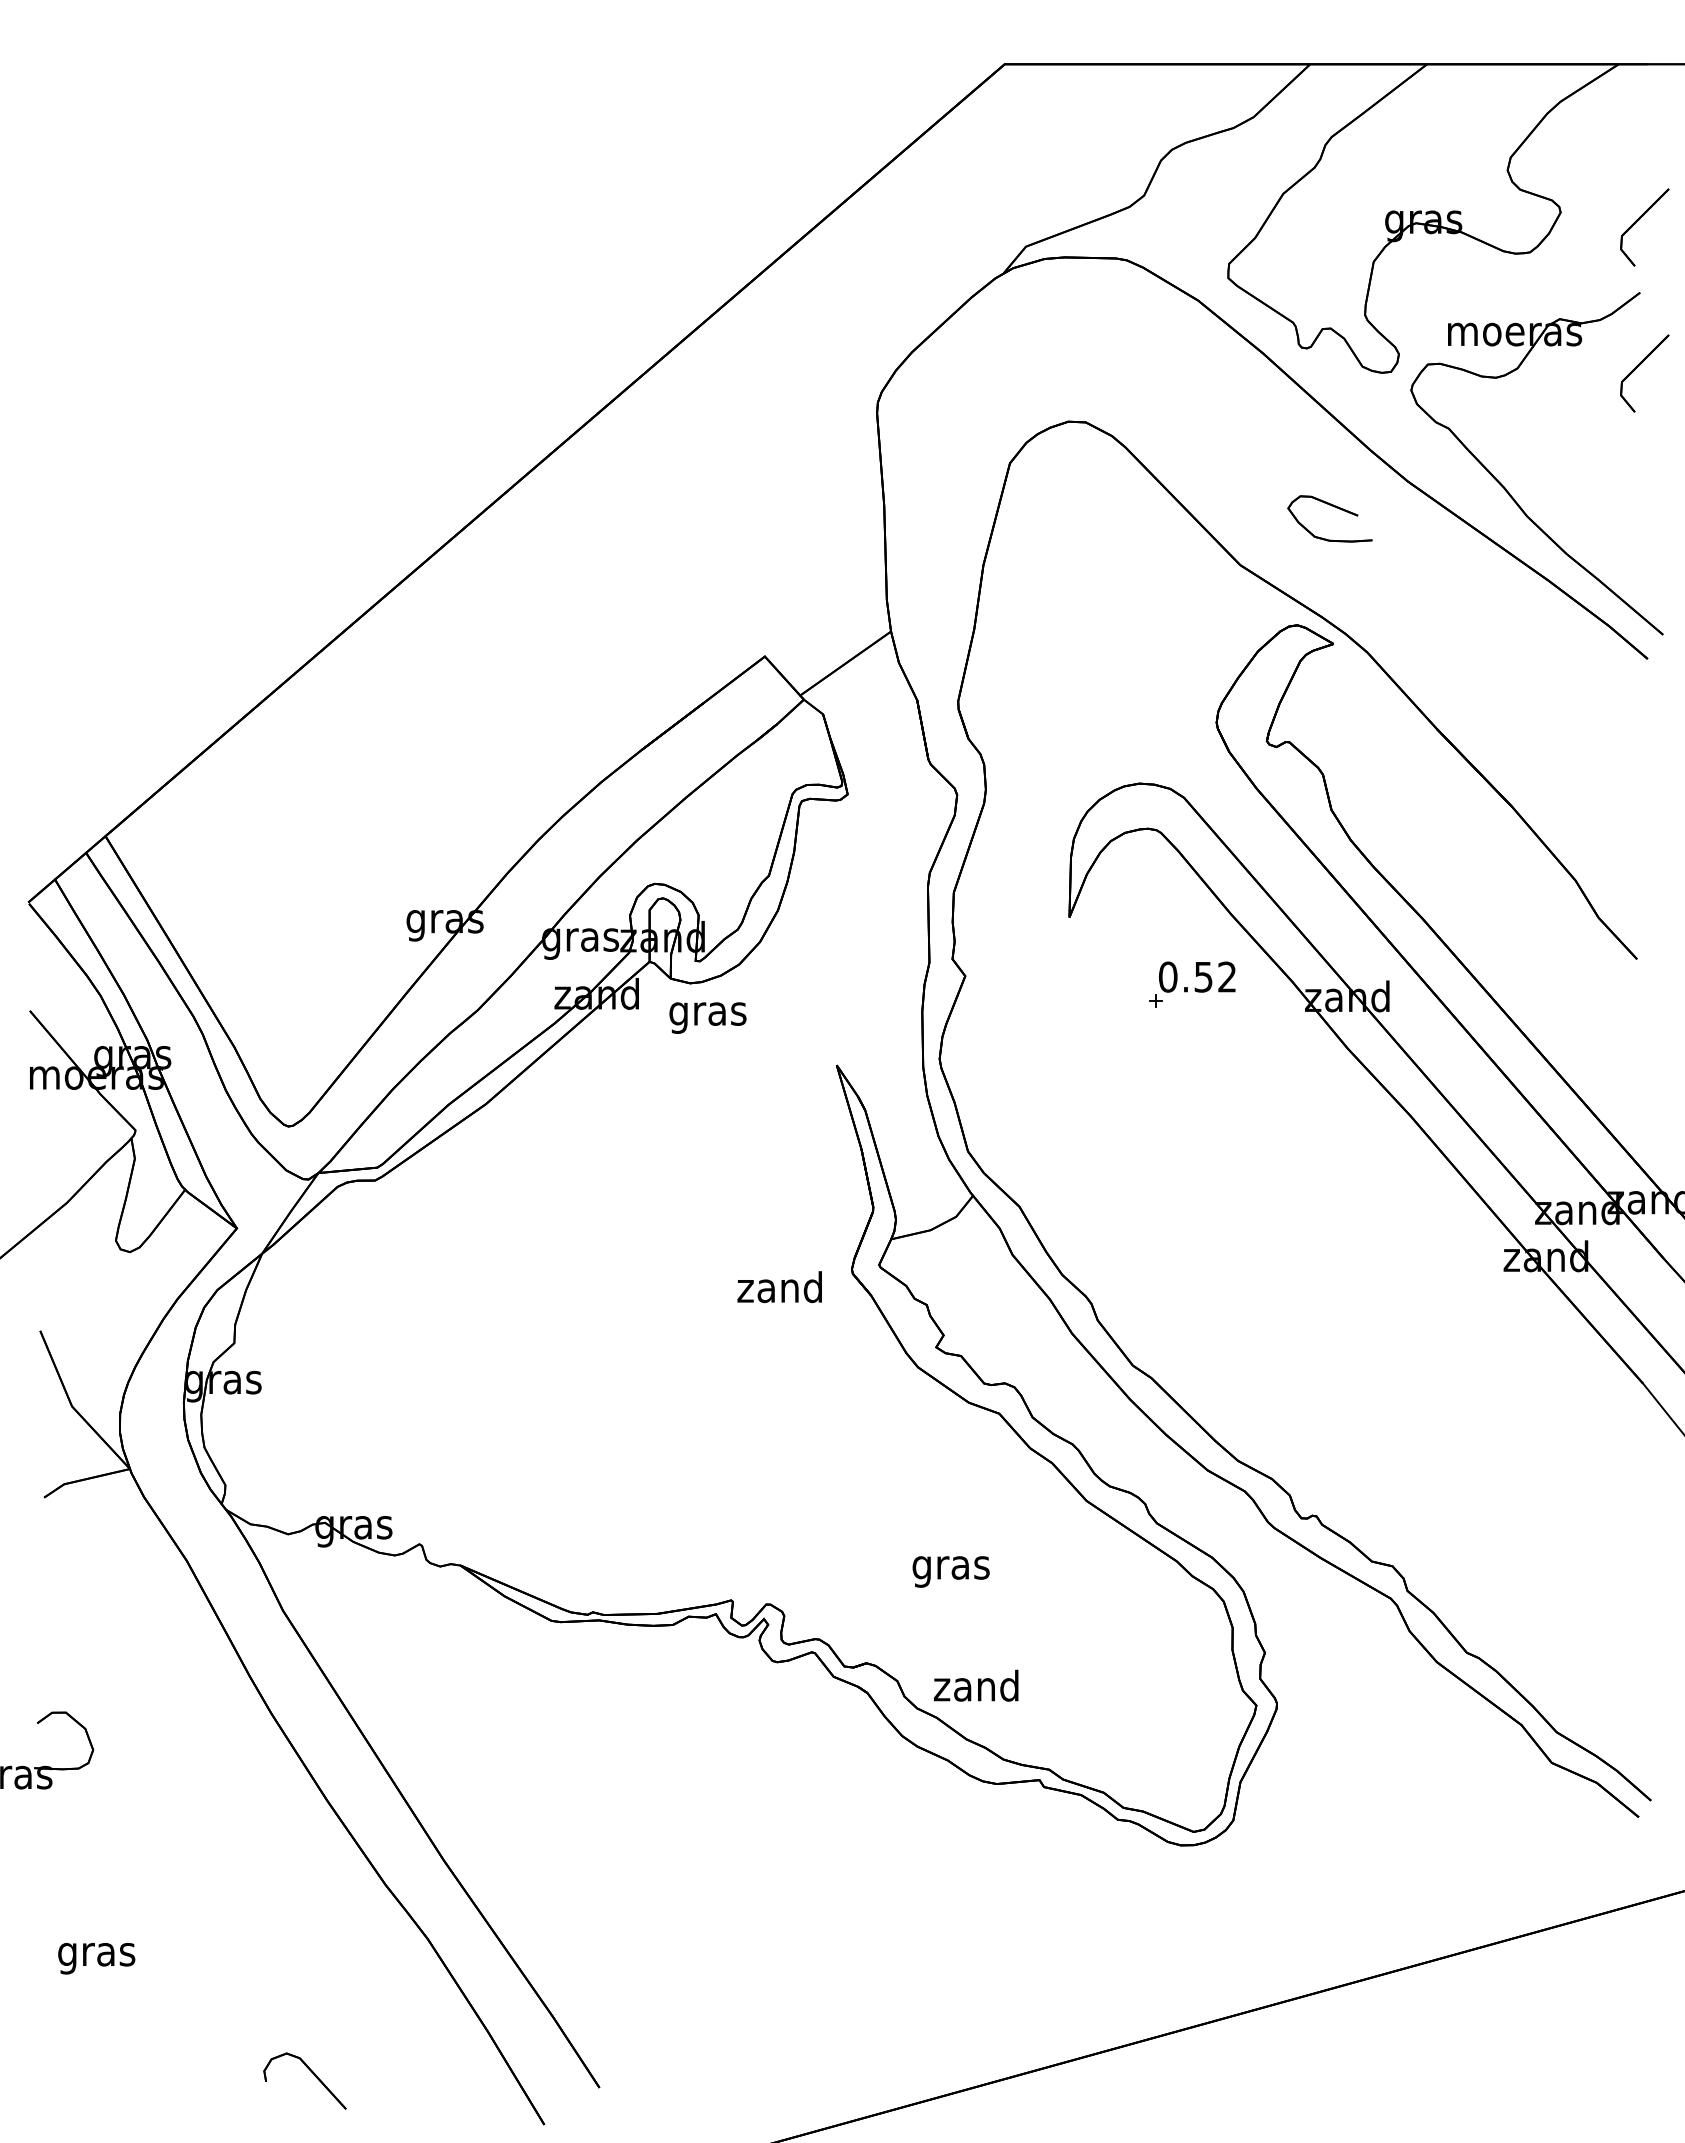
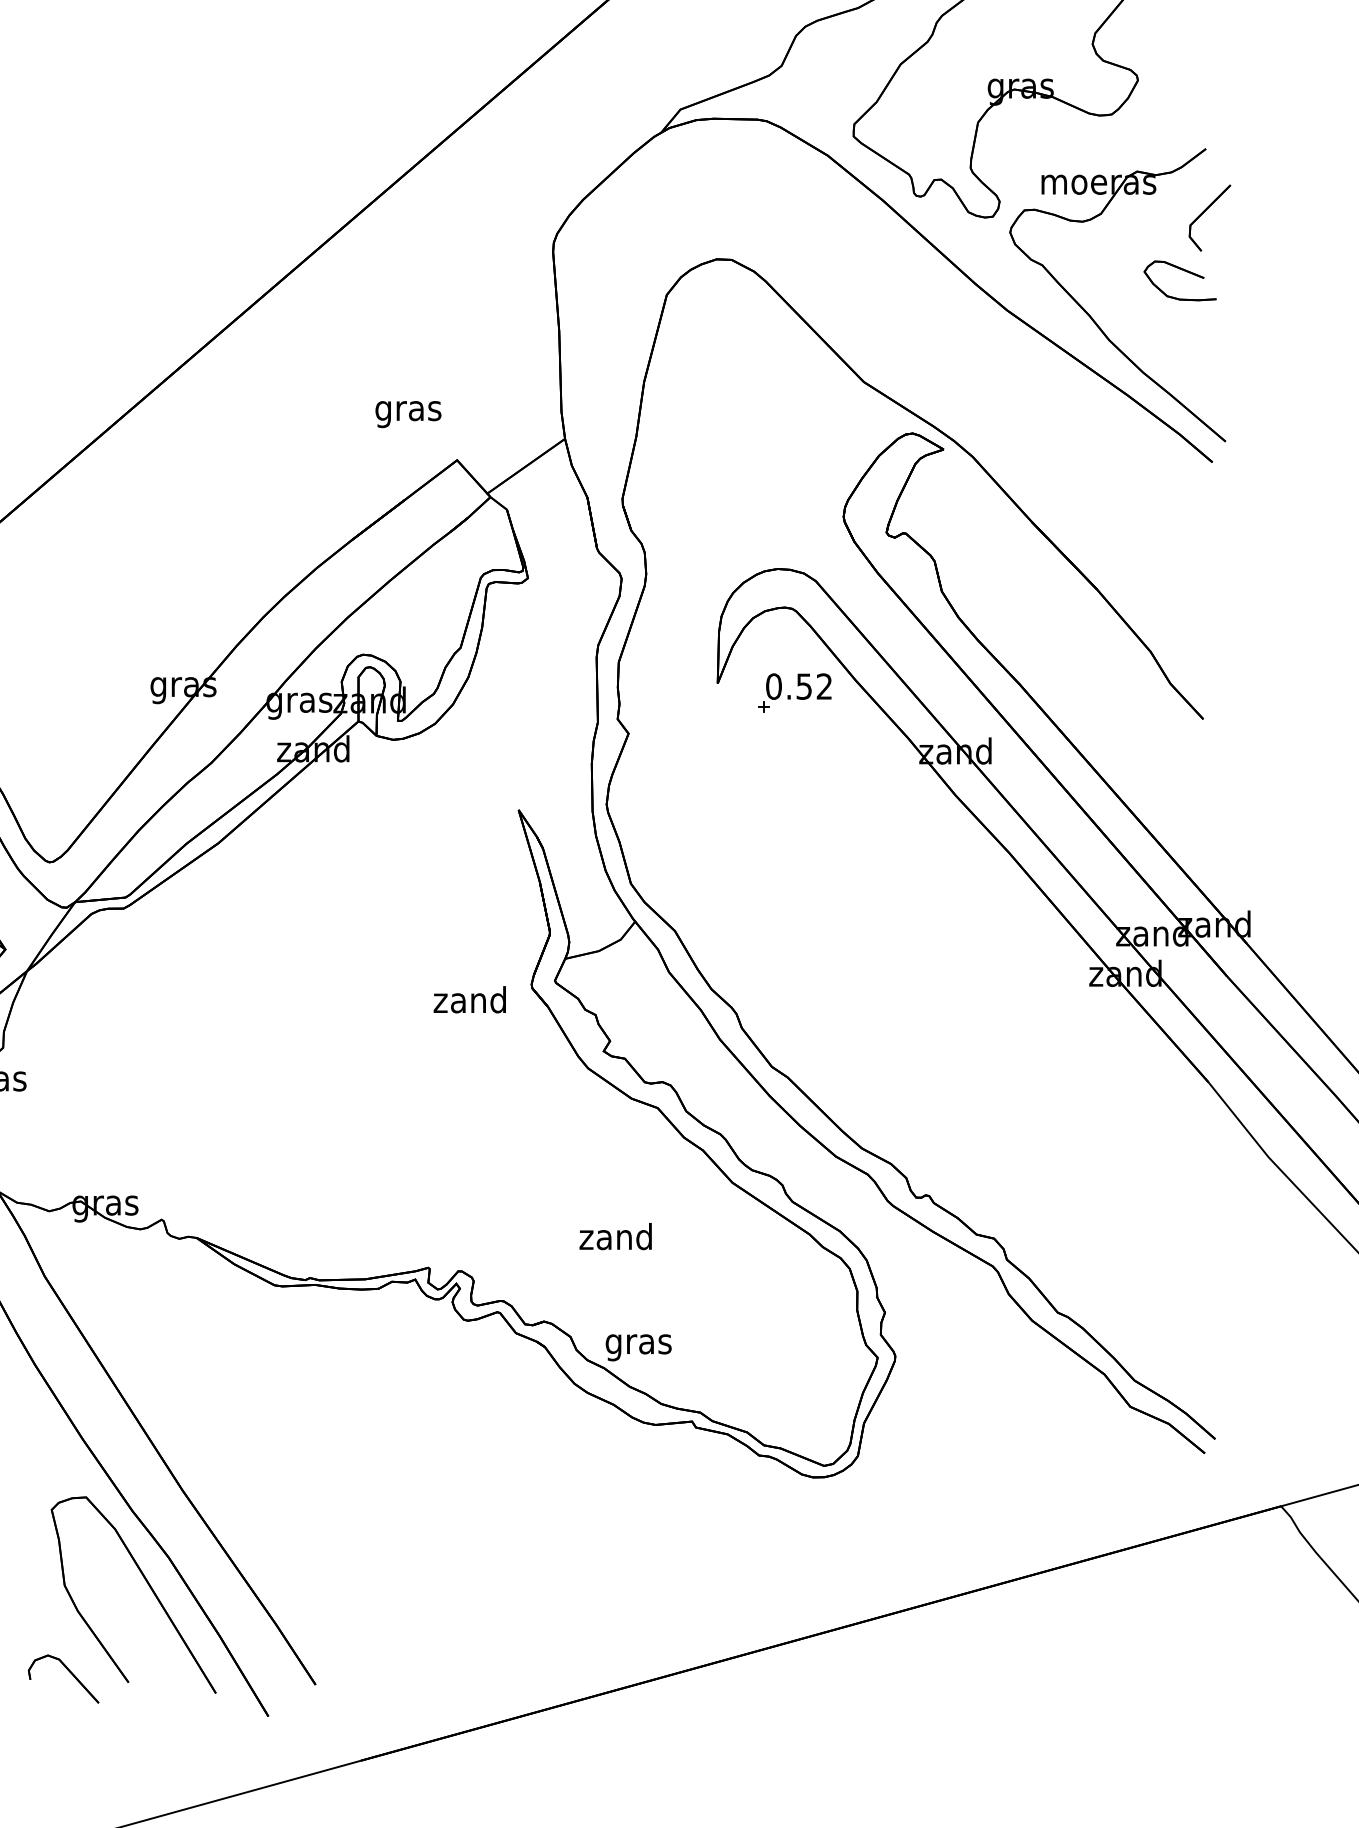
part: (1638, 220) -> (1204, 87), removed
part: (1334, 507) -> (1184, 271), moved
part: (1192, 984) -> (794, 692), moved
text: (707, 1017) -> (408, 414), moved
text: (950, 1567) -> (615, 1239), gras -> zand
text: (975, 1689) -> (637, 1344), zand -> gras
part: (404, 1972) -> (148, 1586), added

